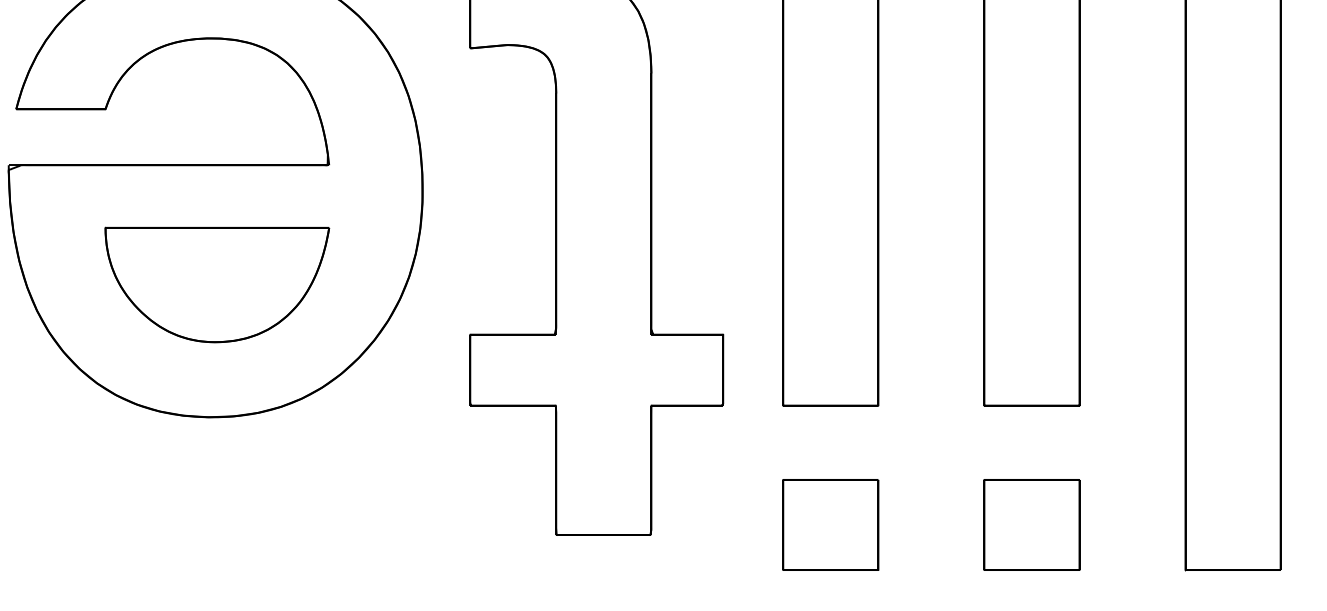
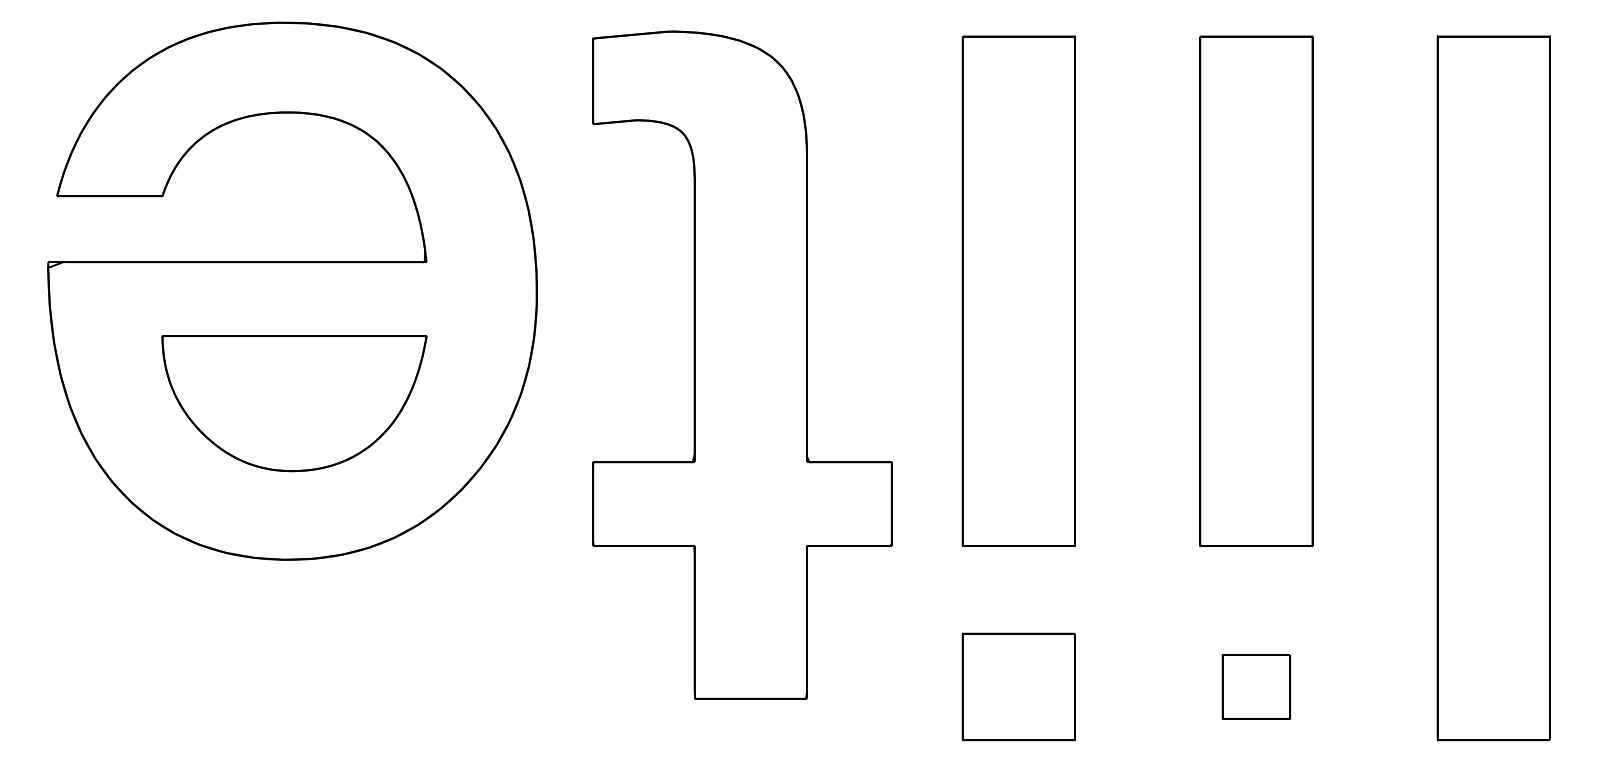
part: (1032, 524) -> (1256, 686), size x0.6

